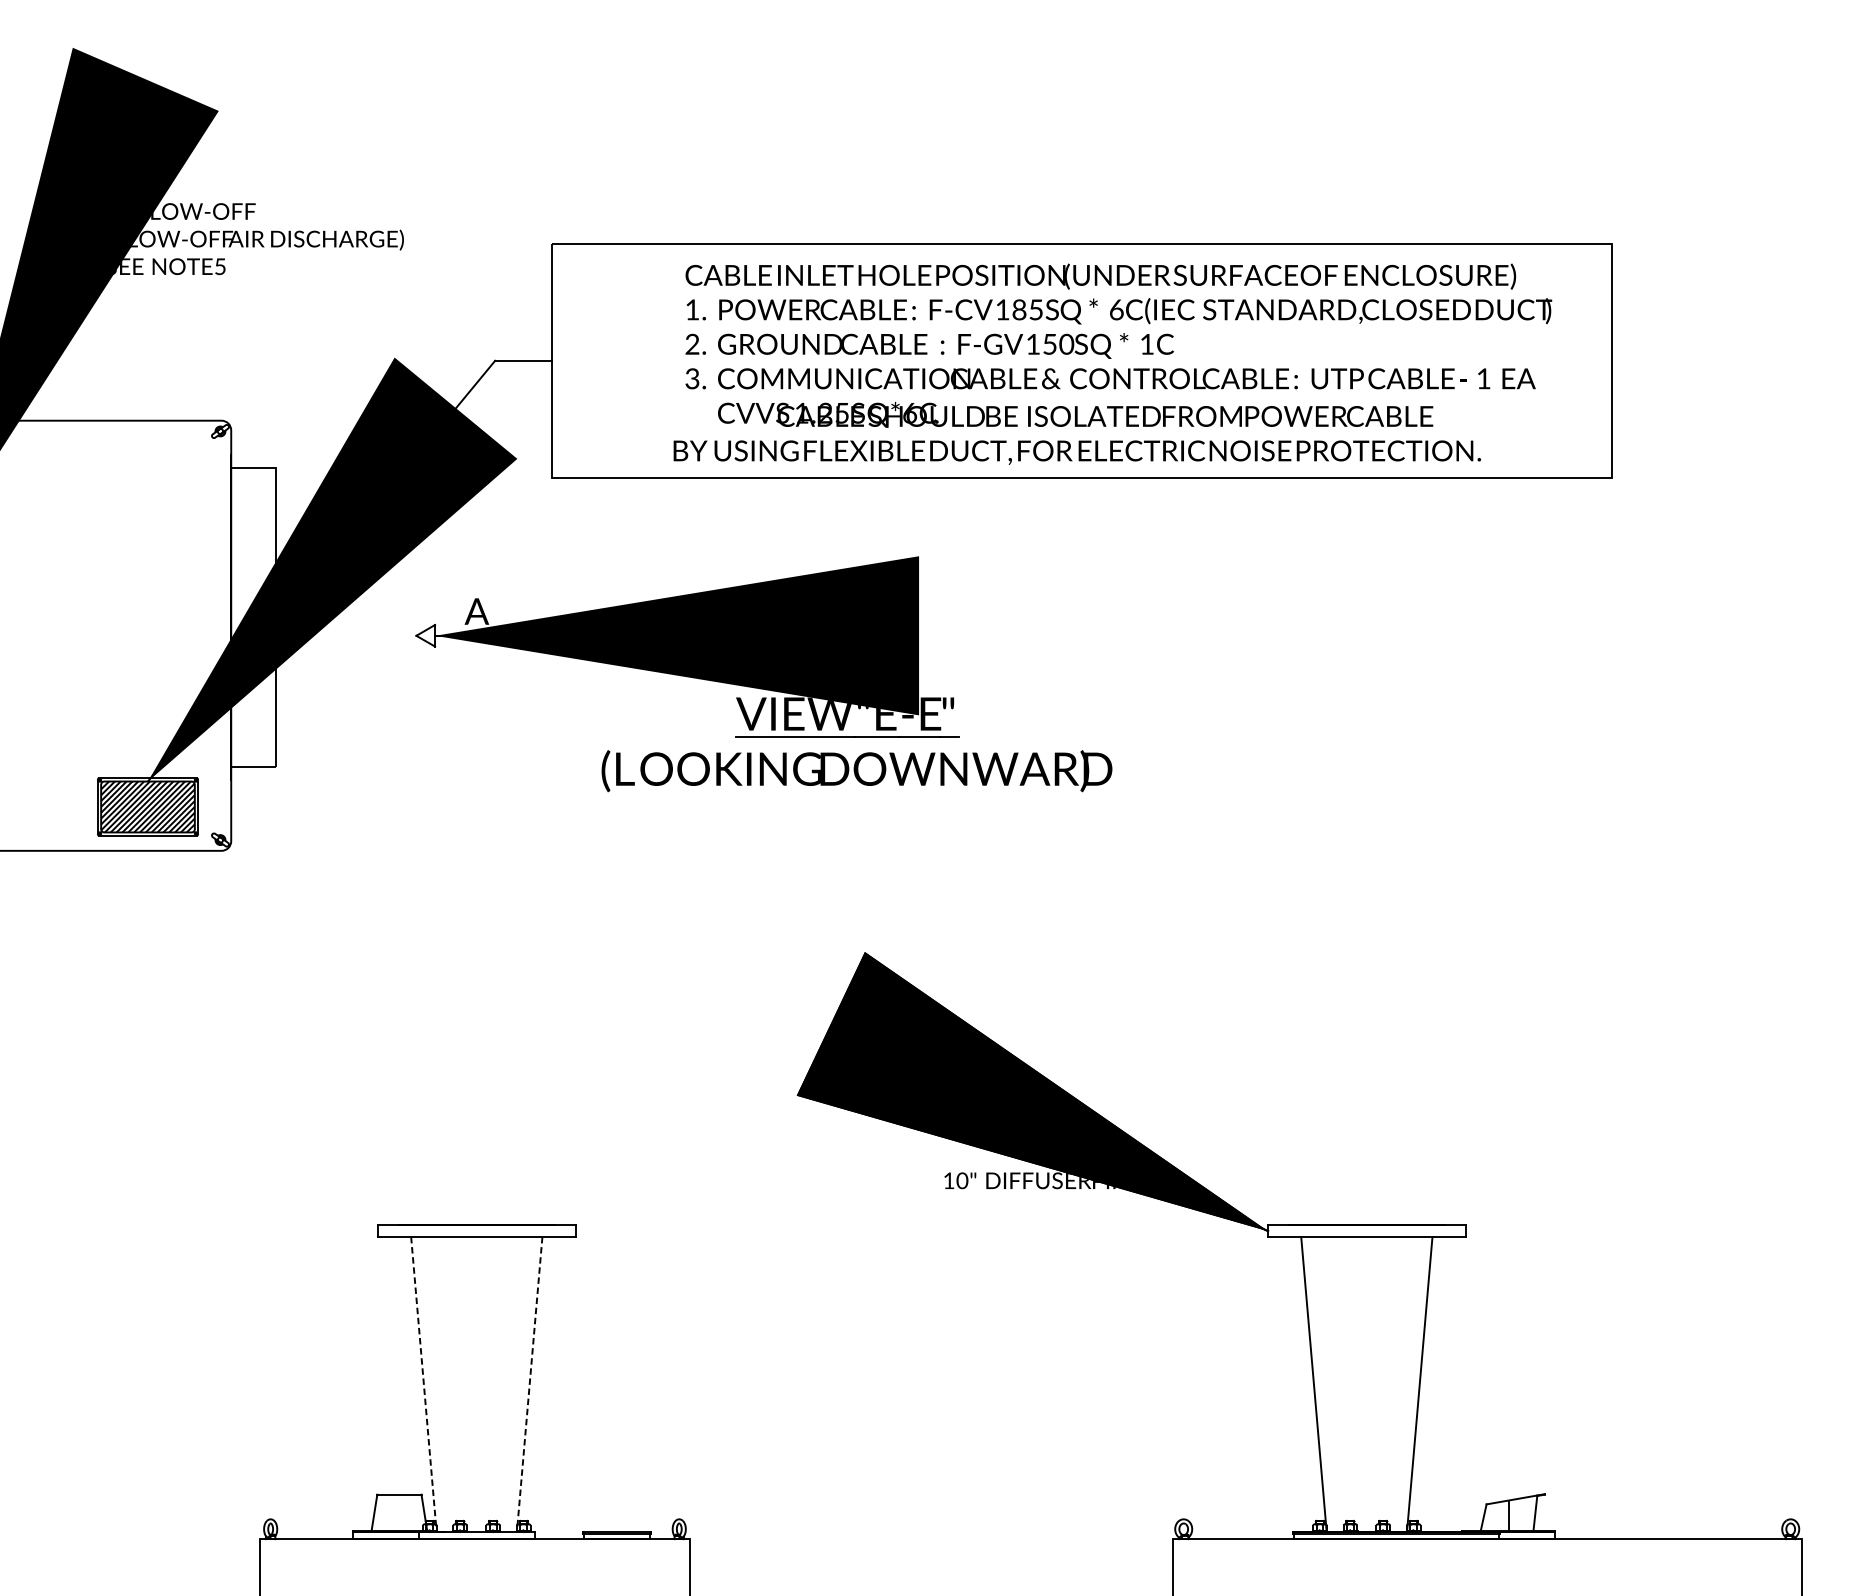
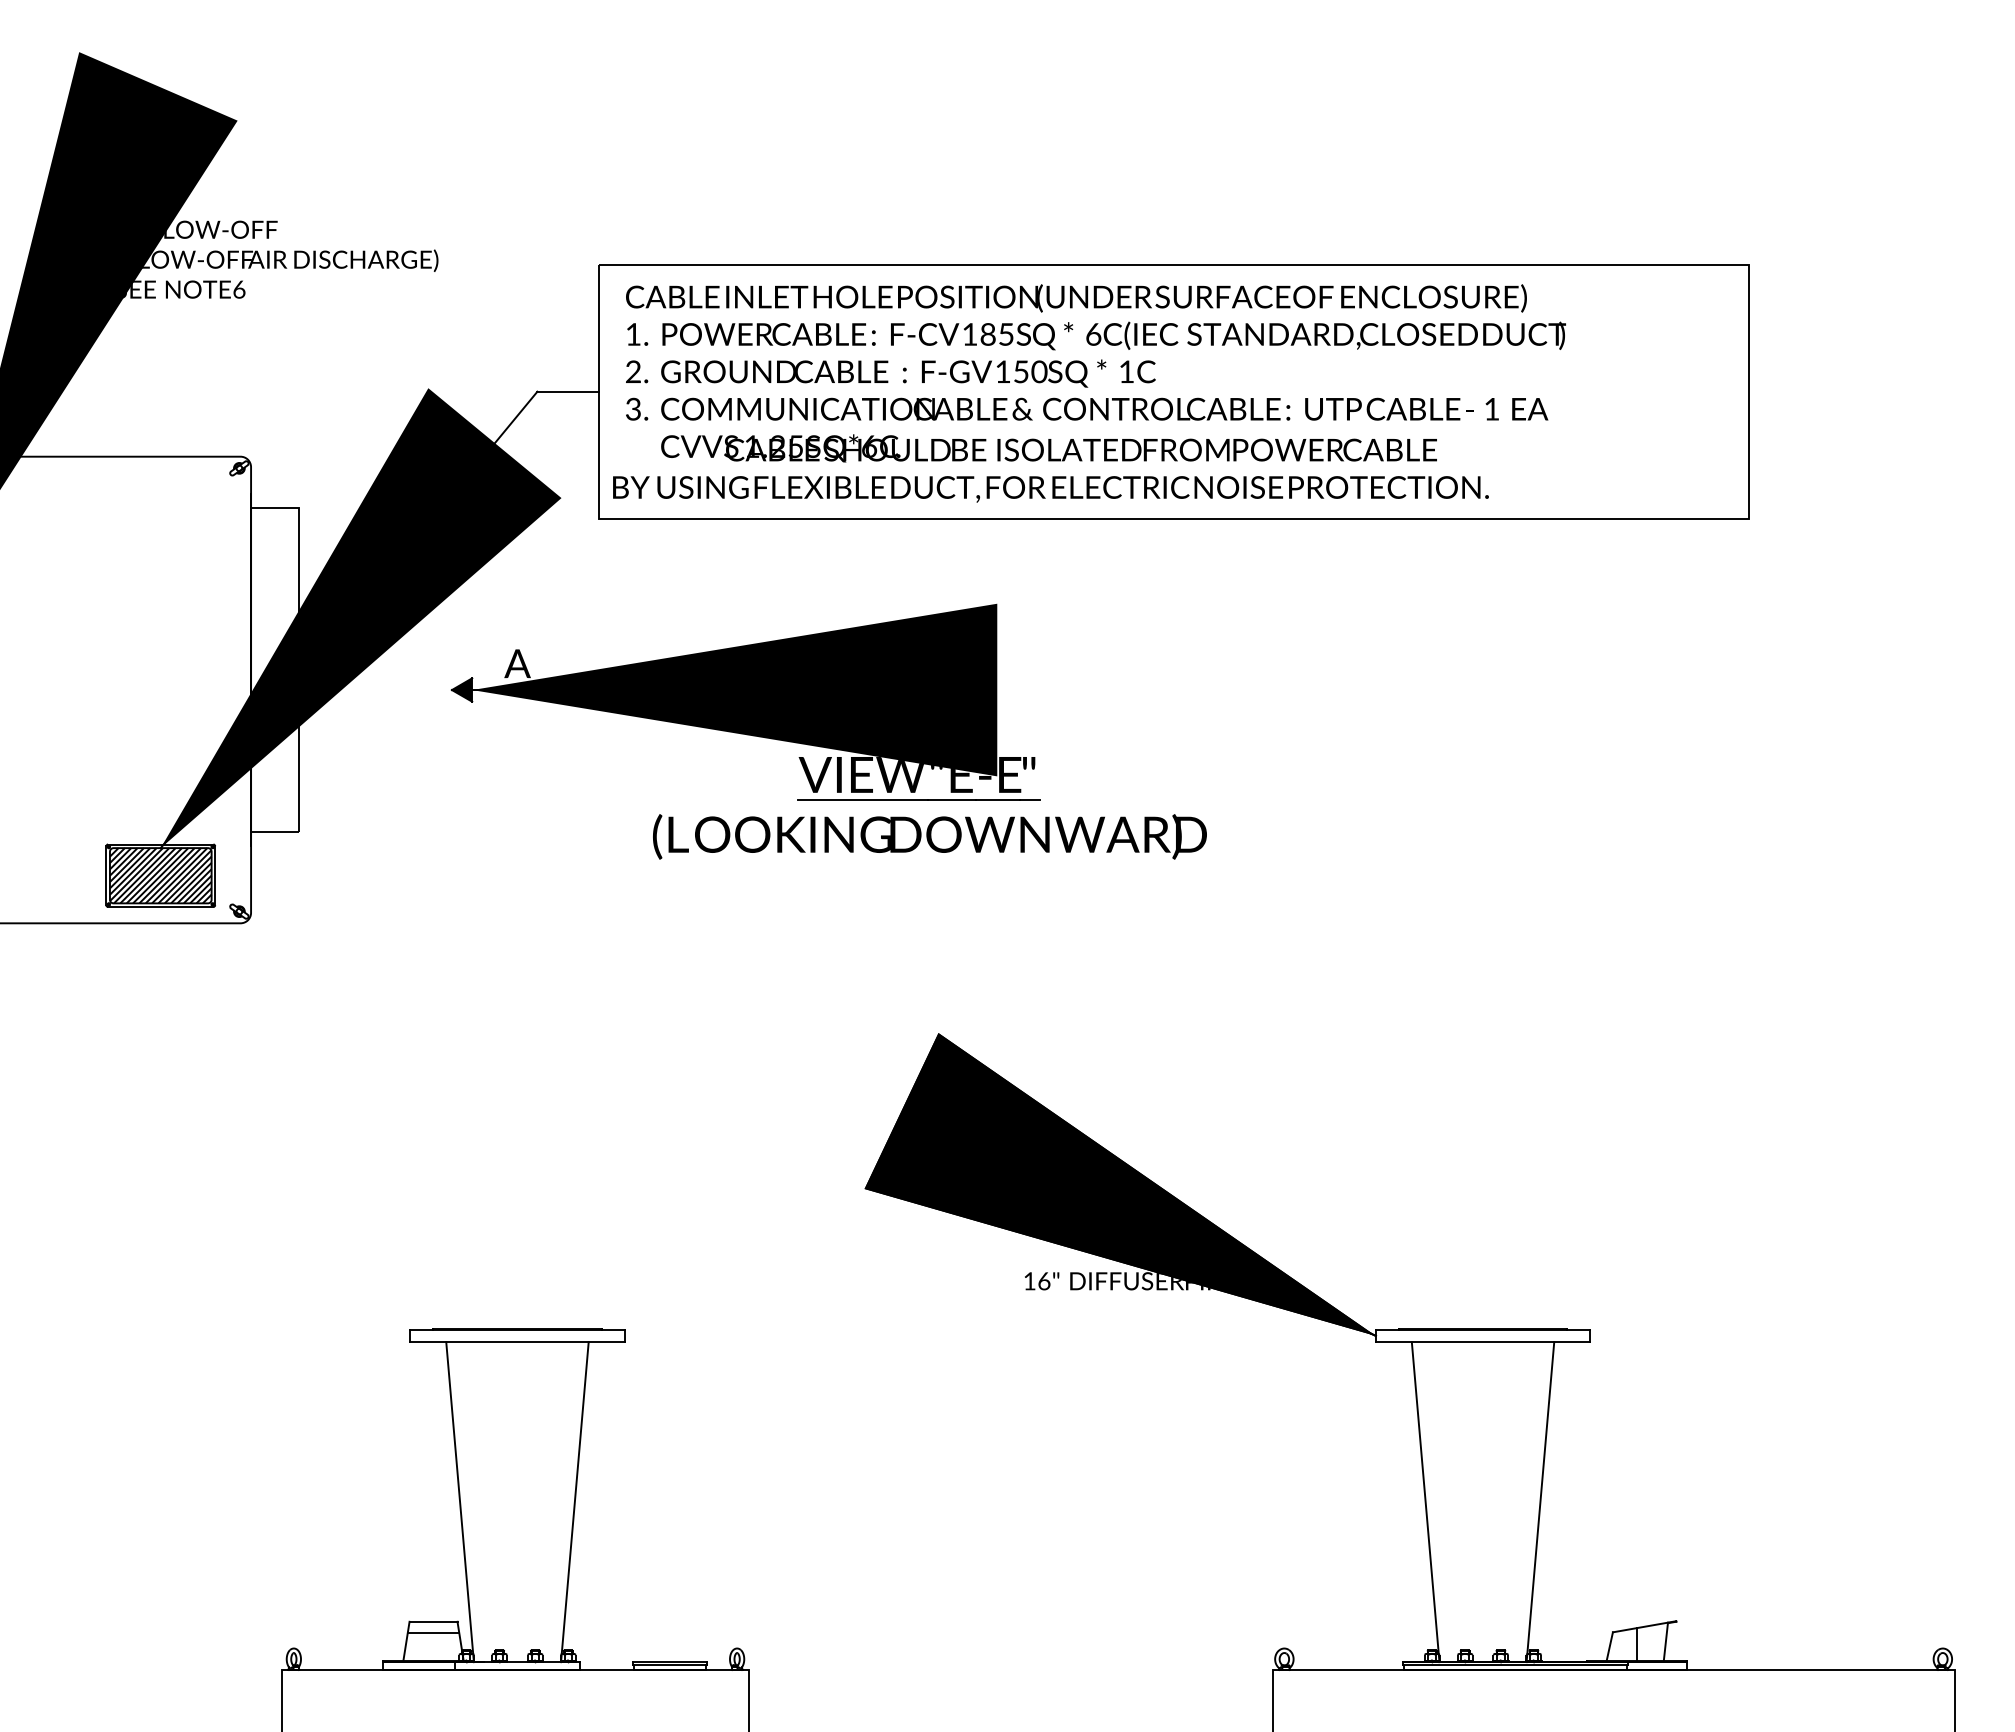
text: (220, 266) -> (239, 289), 5 -> 6
text: (1112, 364) -> (1089, 393), moved
fill: (425, 635) -> (461, 689), added
text: (961, 1180) -> (1043, 1280), 10" -> 16"
line: (424, 1384) -> (460, 1502), dashed -> solid
line: (529, 1384) -> (574, 1502), dashed -> solid
line: (398, 1504) -> (432, 1632), added

